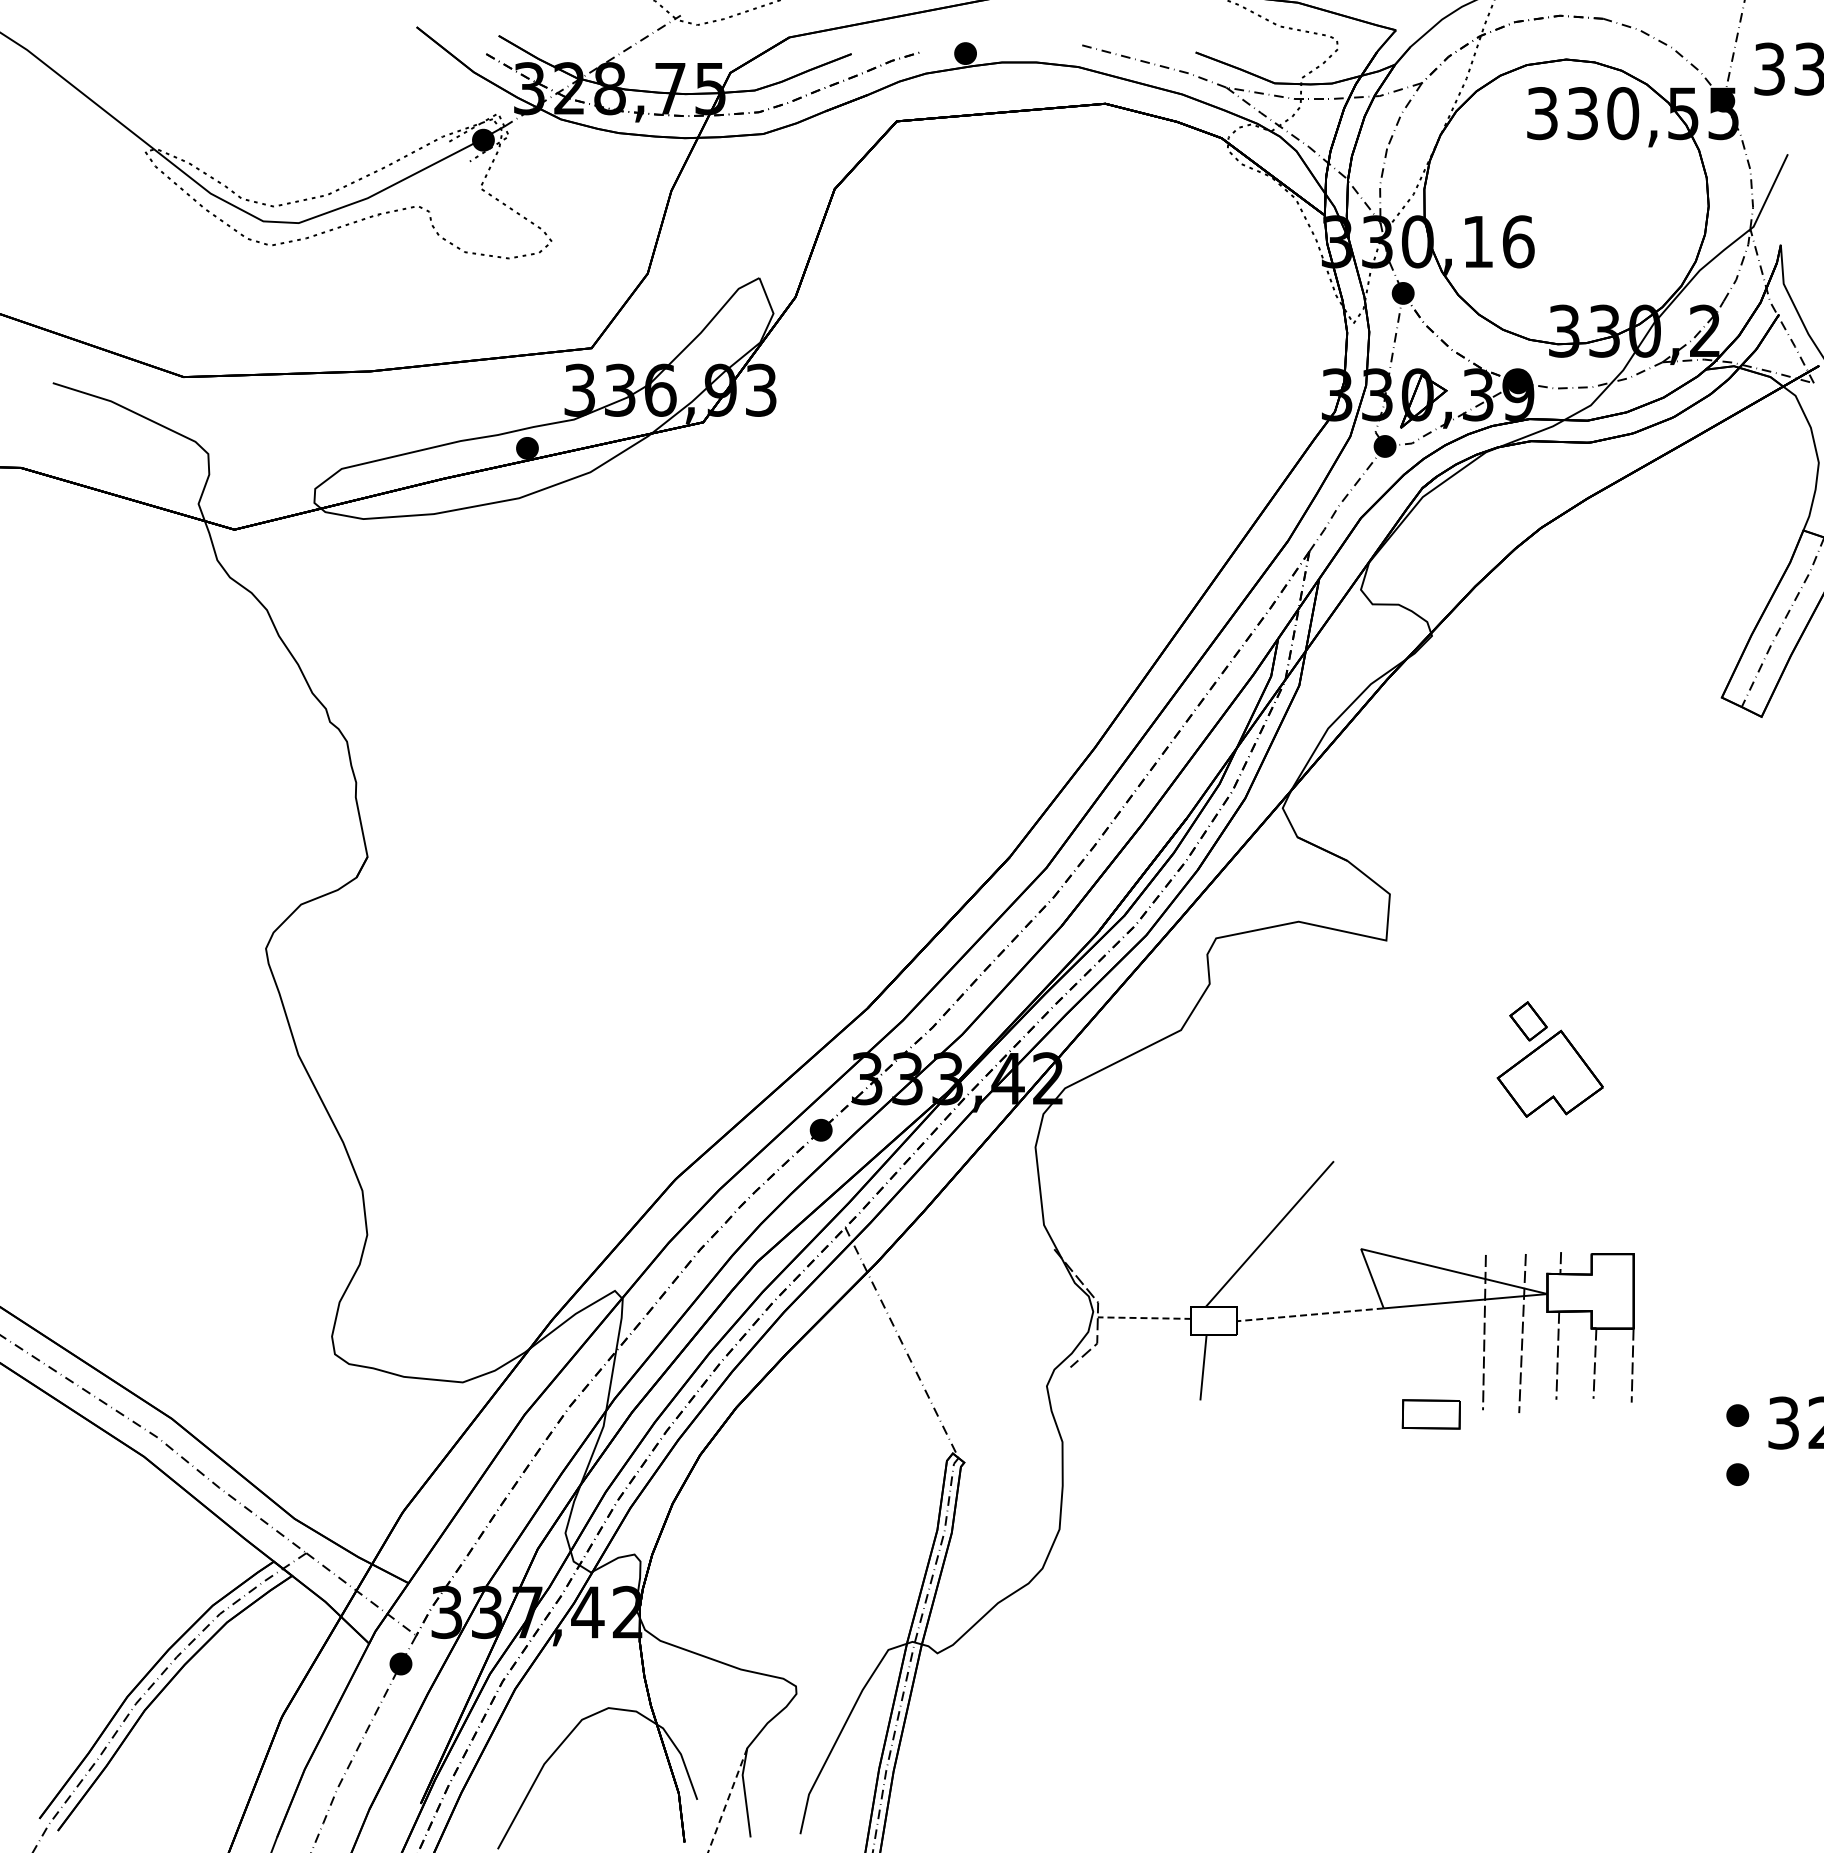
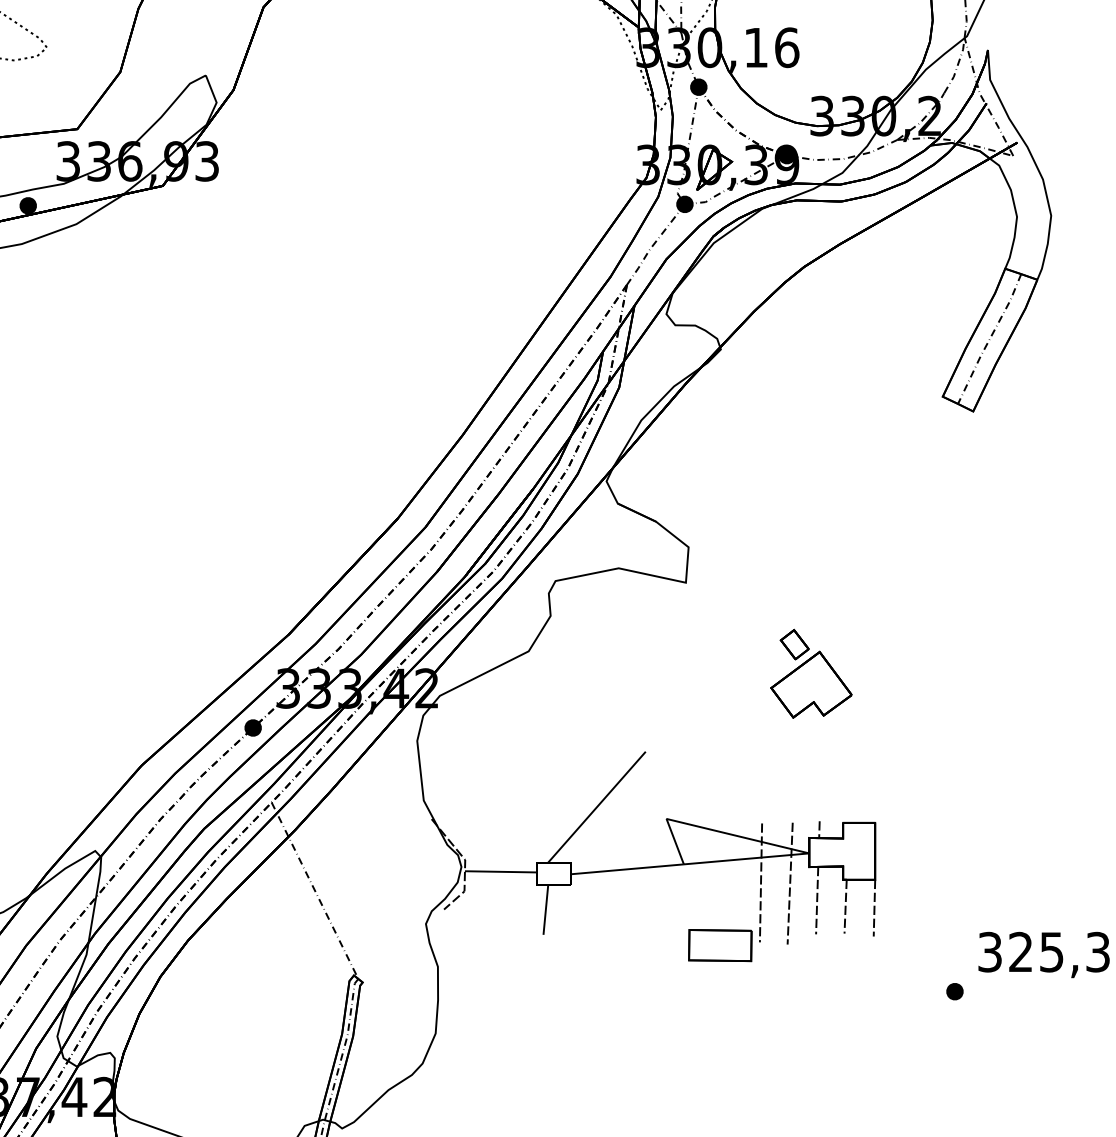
line: (1310, 1314) -> (627, 869), dashed -> solid
line: (1144, 1318) -> (500, 872), dashed -> solid
part: (1431, 1414) -> (720, 945), size x1.43
part: (1737, 1415) -> (954, 946), removed

